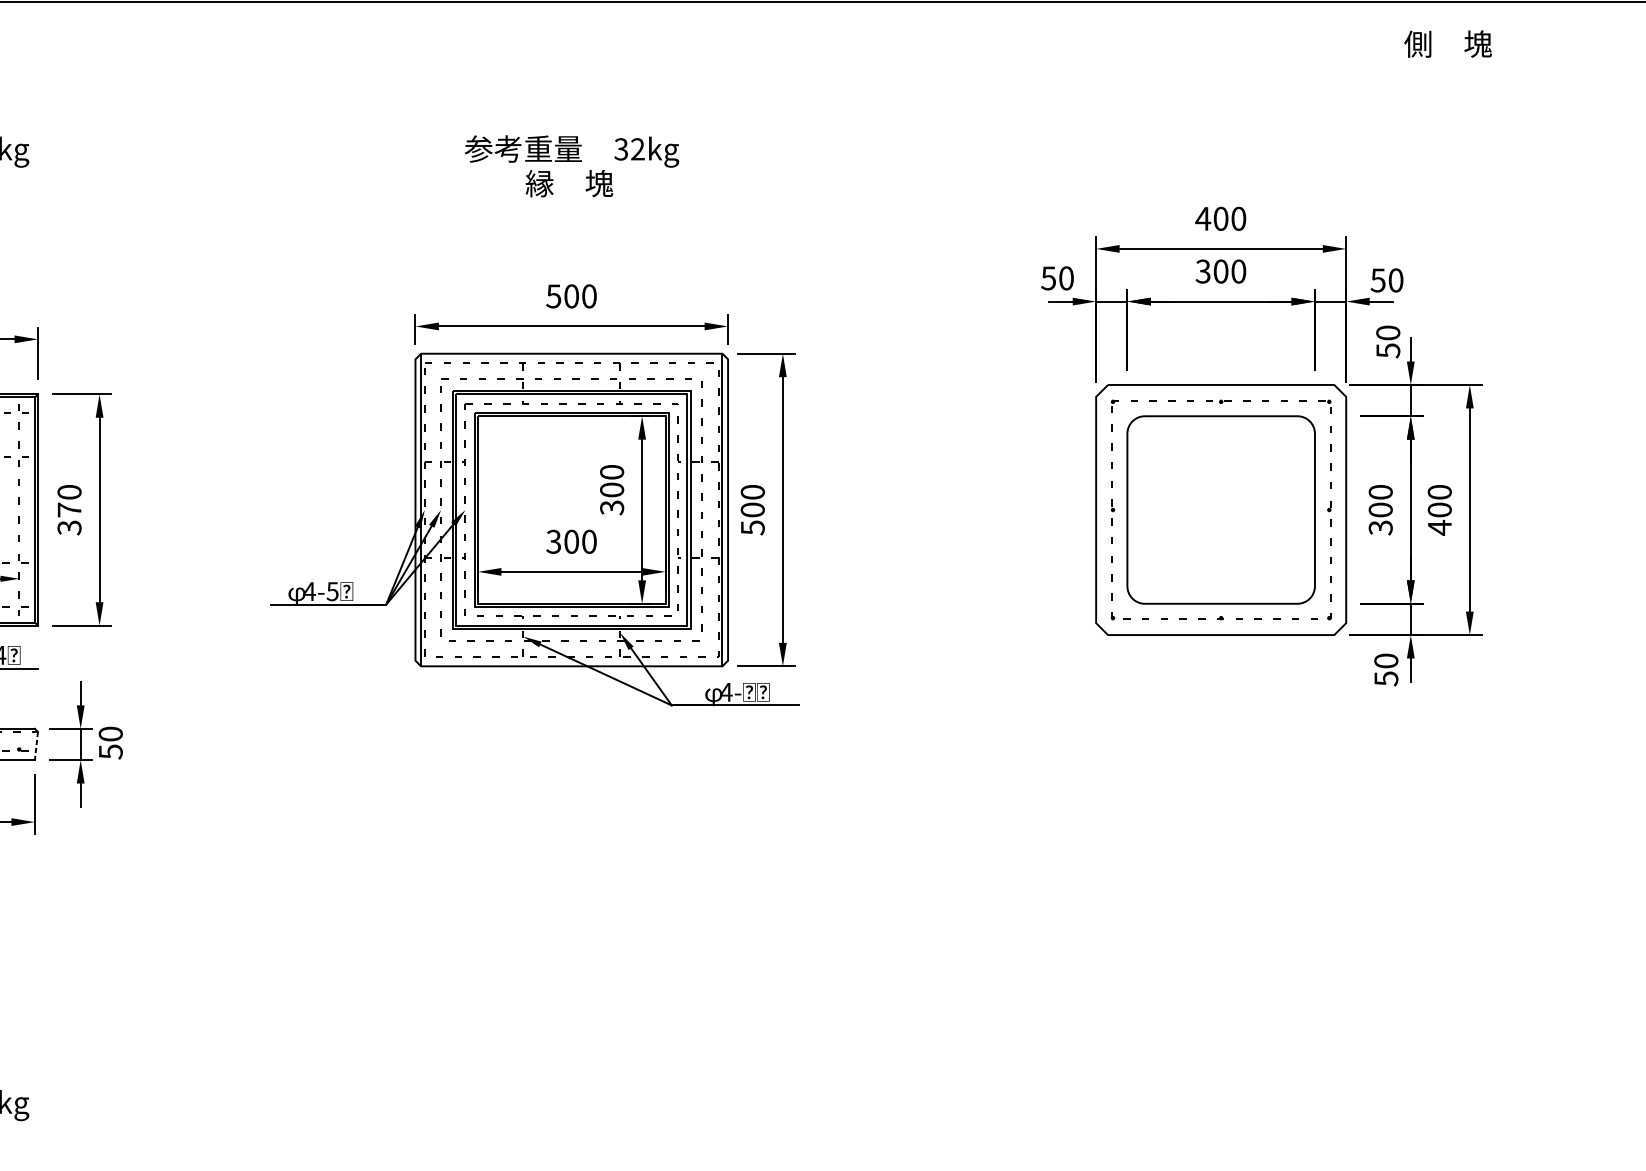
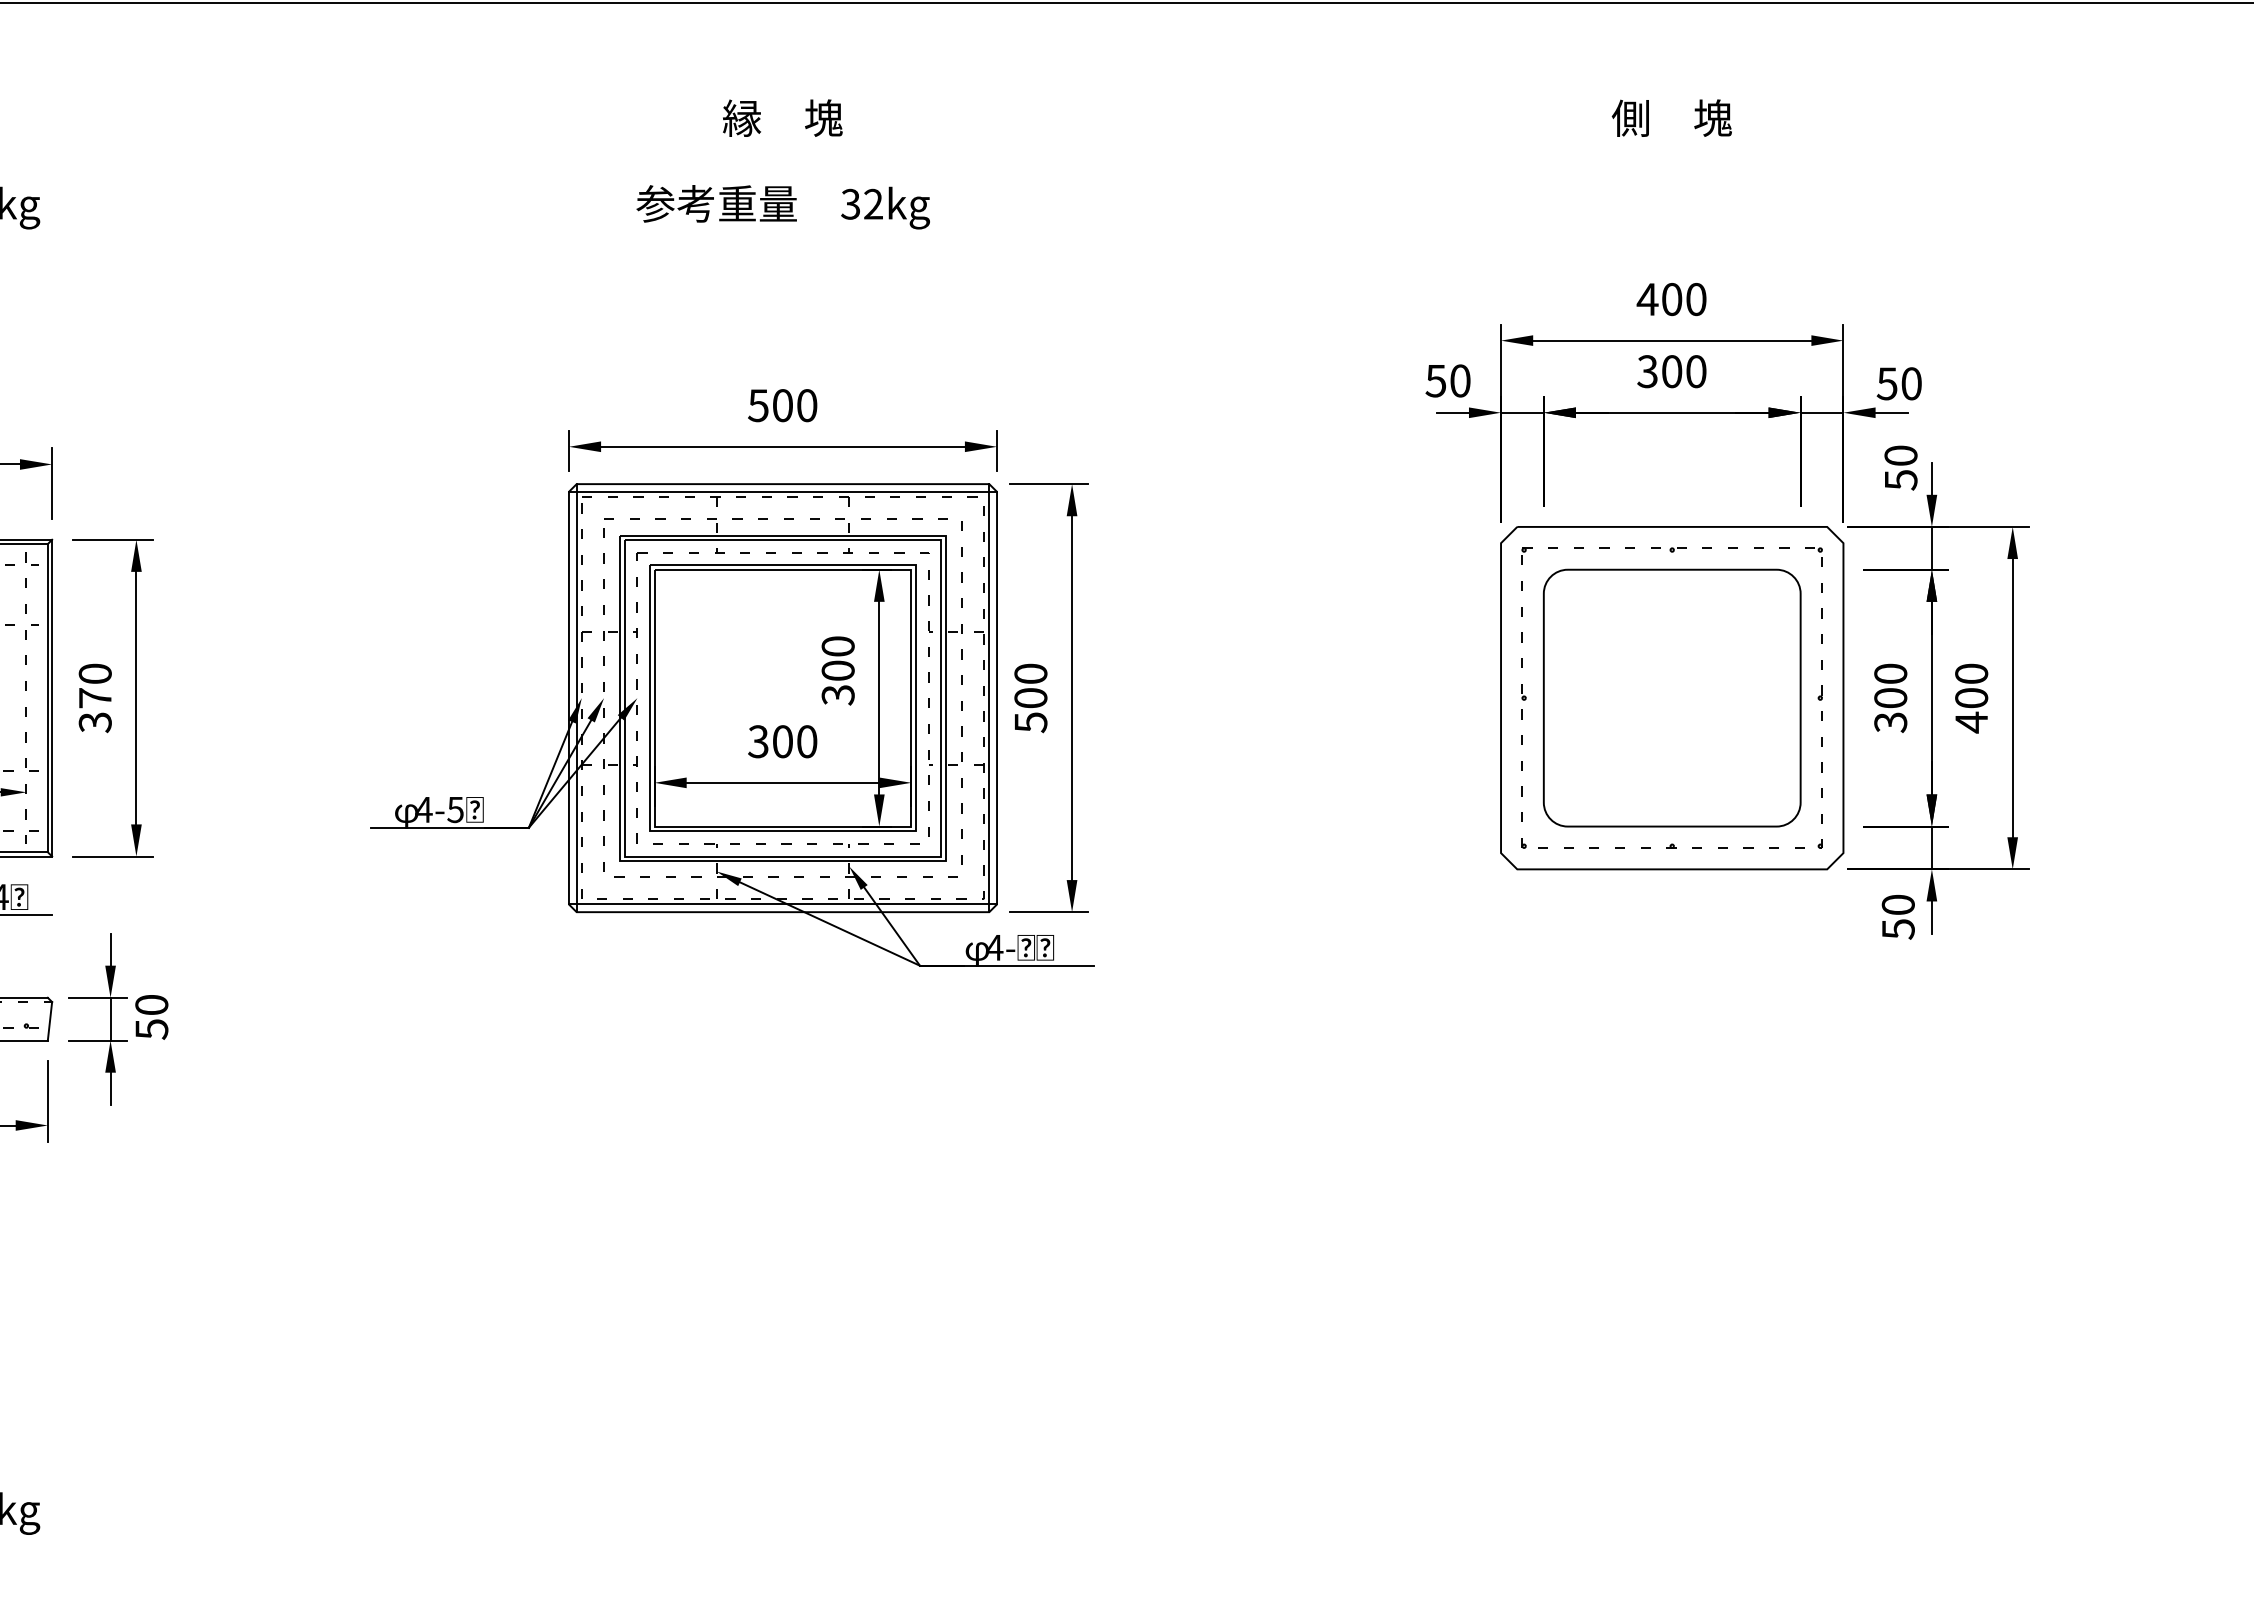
text: (1447, 43) -> (1671, 117), moved
text: (569, 183) -> (782, 117), moved
line: (571, 359) -> (782, 491), added
line: (571, 660) -> (782, 904), added
line: (36, 746) -> (49, 1021), dashed -> solid

